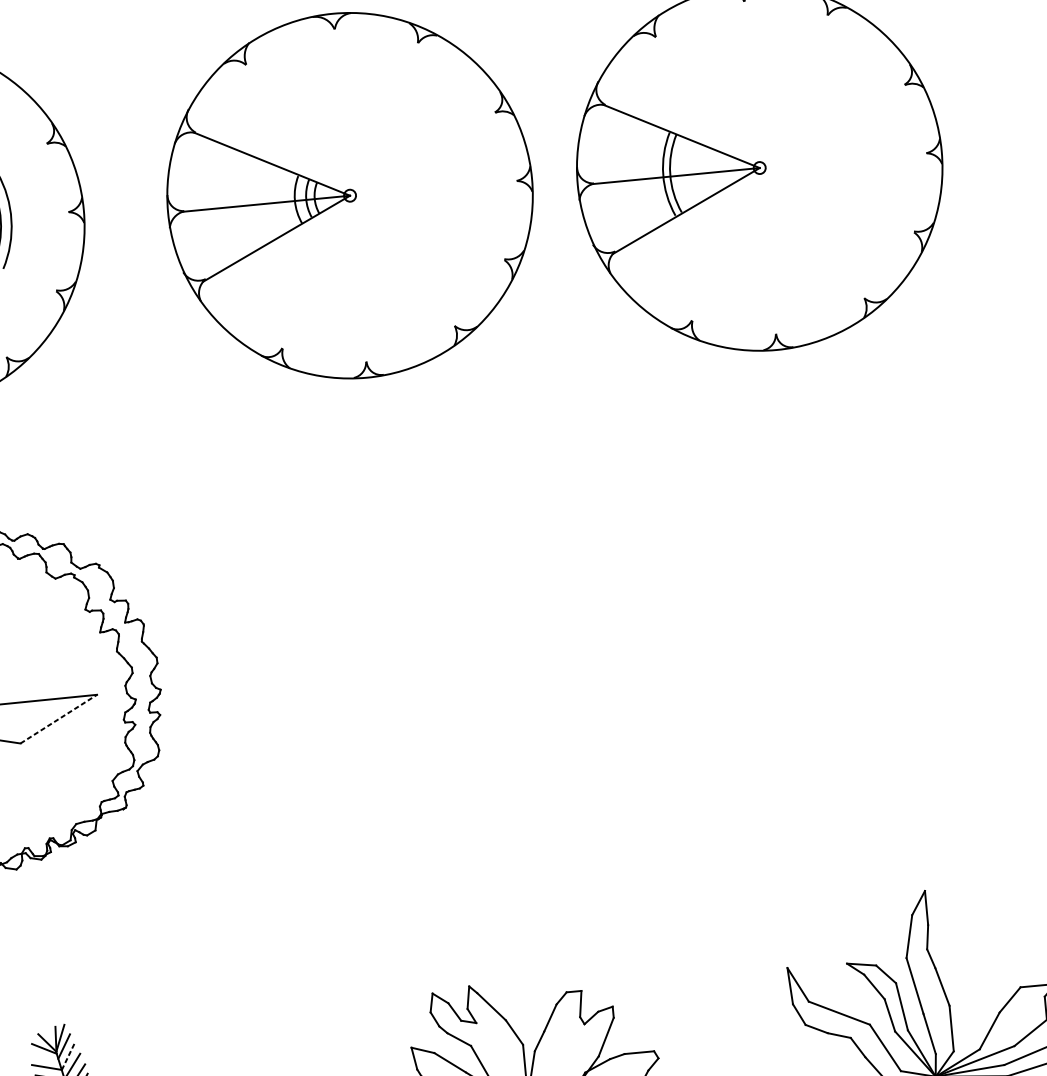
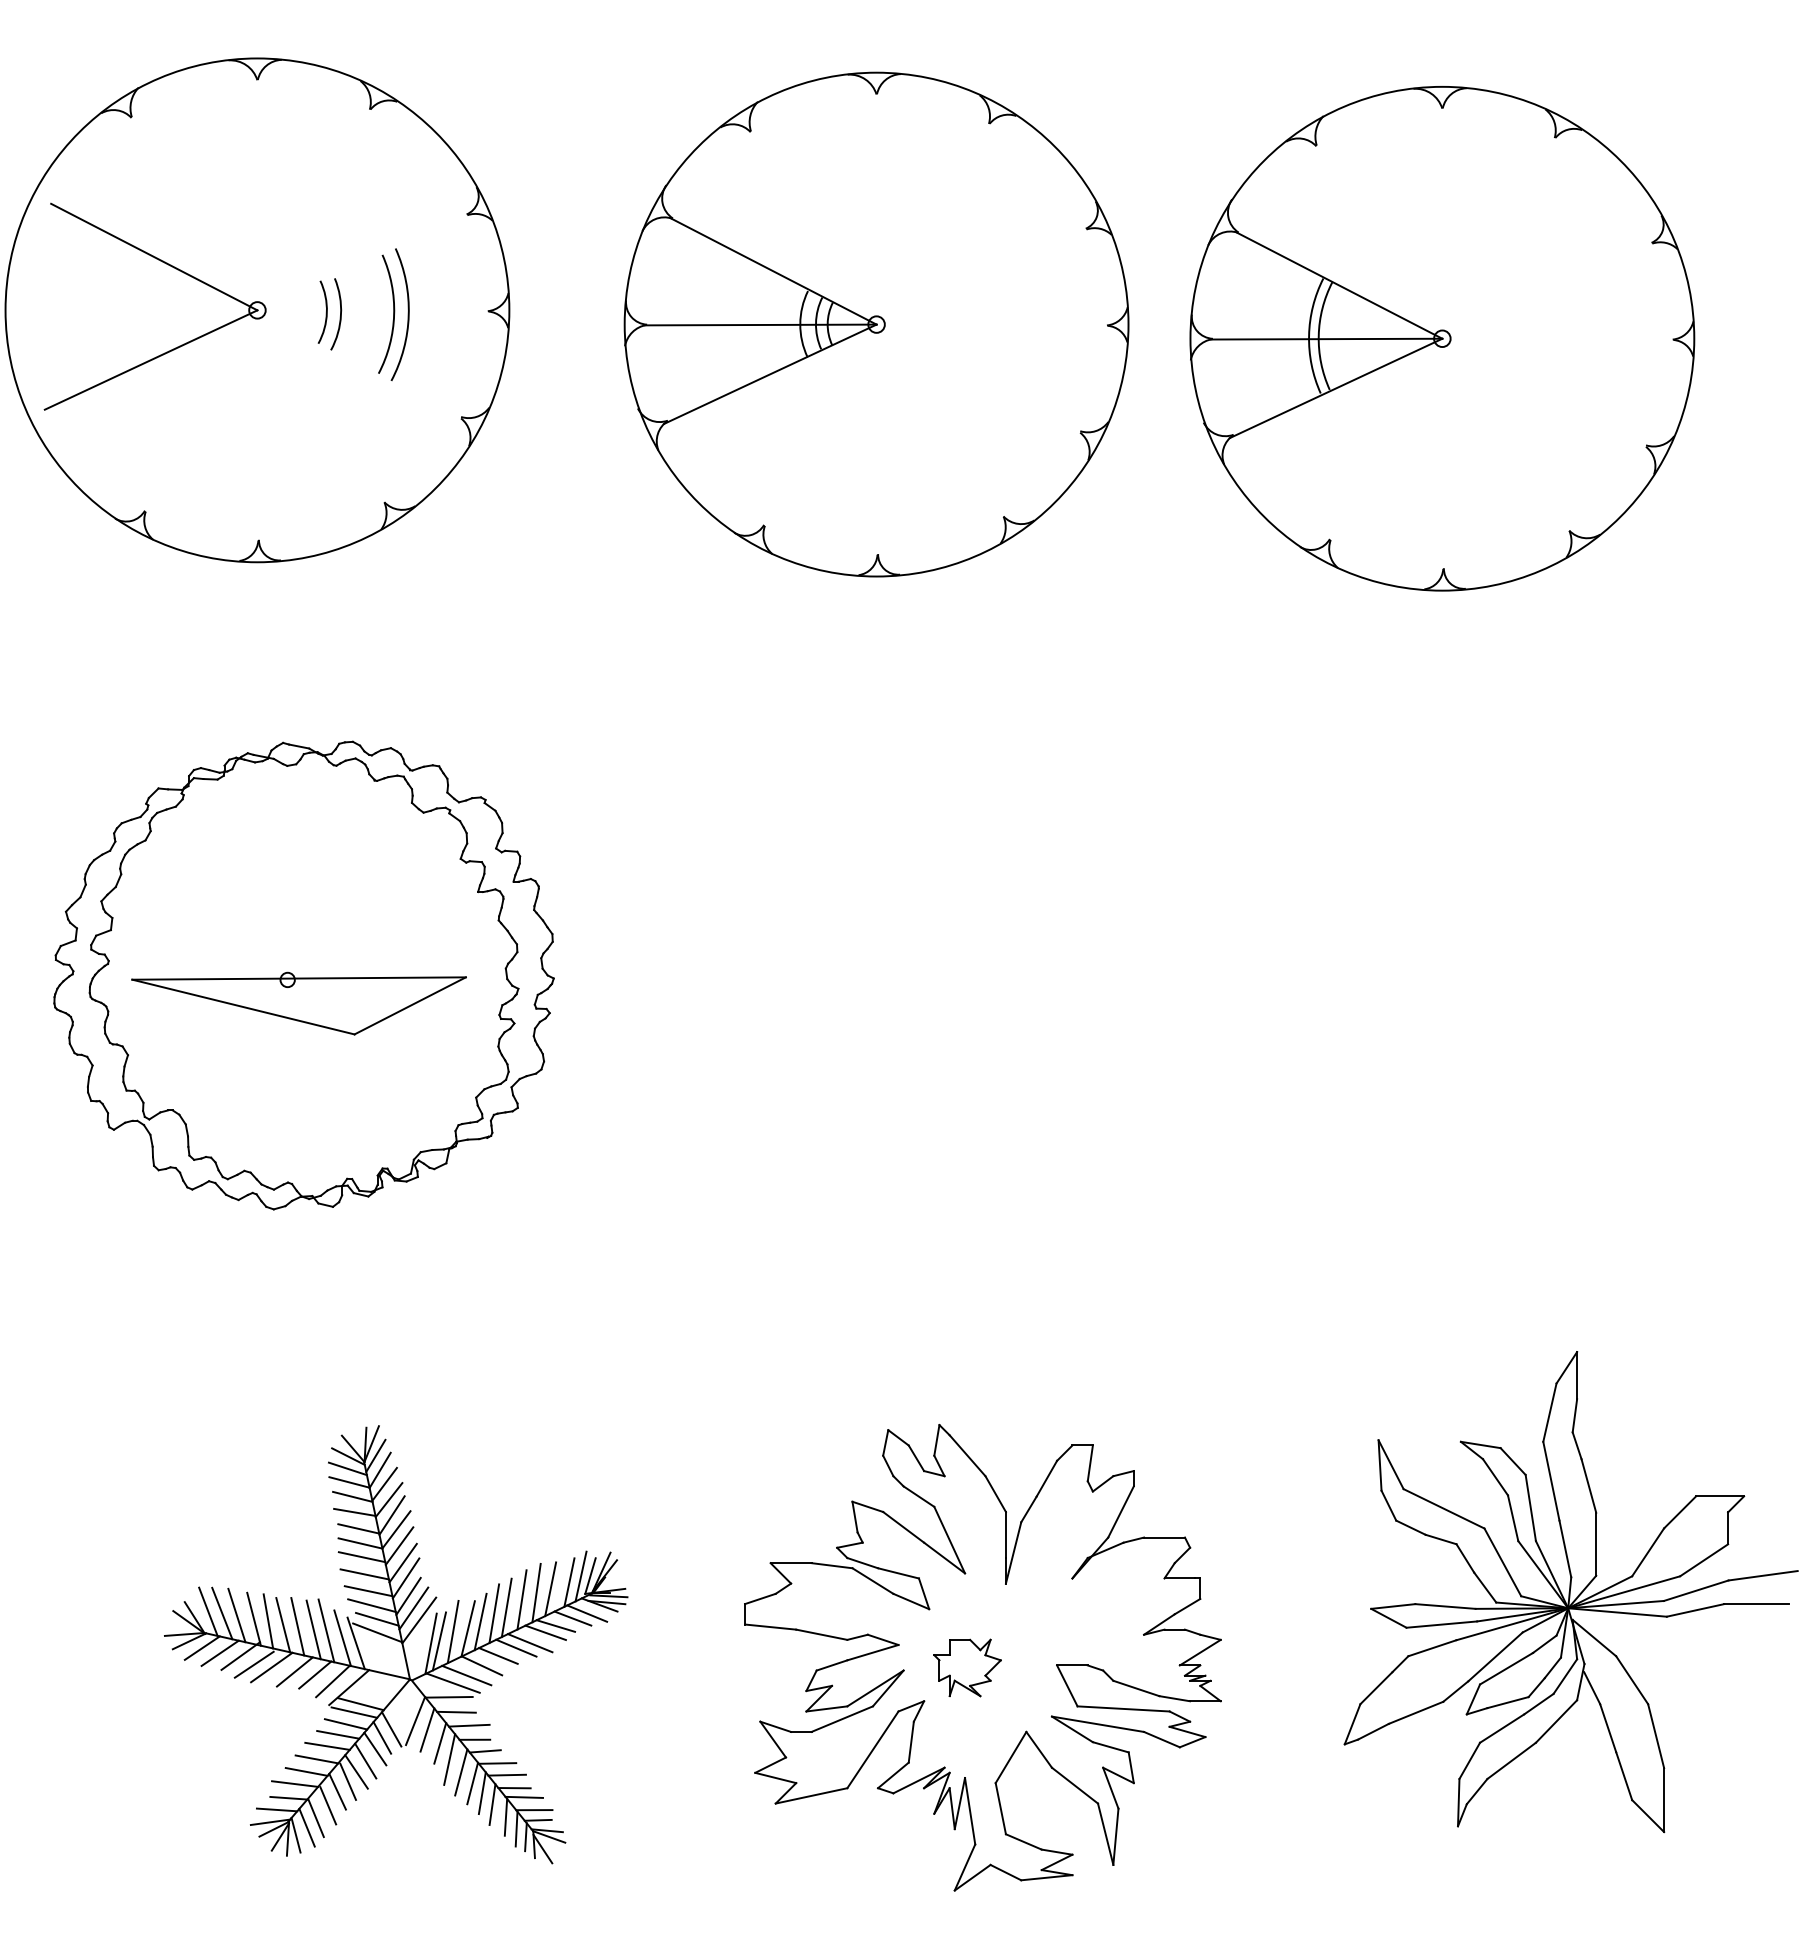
line: (58, 718) -> (410, 1005), dashed -> solid
line: (68, 1056) -> (380, 1469), dashed -> solid
line: (44, 1057) -> (347, 1468), added

